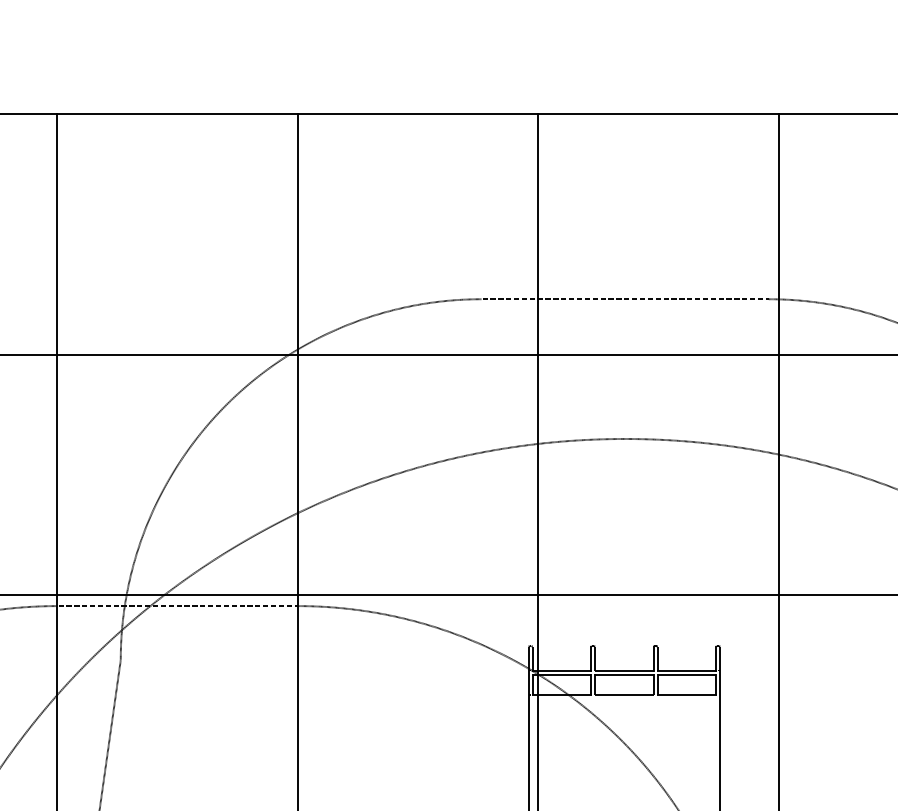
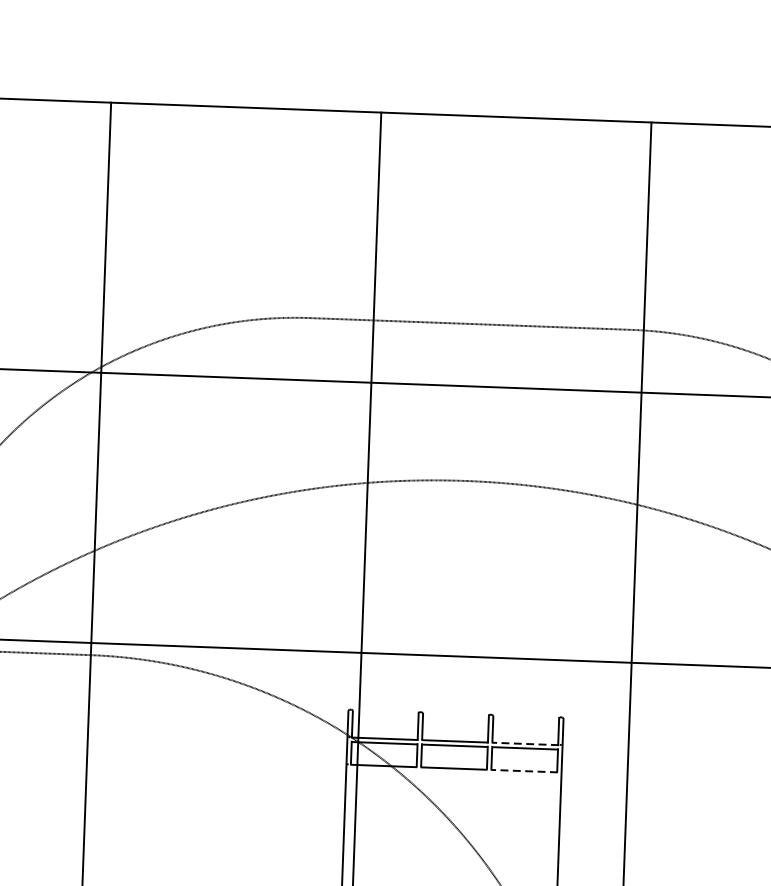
line: (686, 670) -> (524, 743), solid -> dashed
line: (686, 695) -> (523, 771), solid -> dashed

